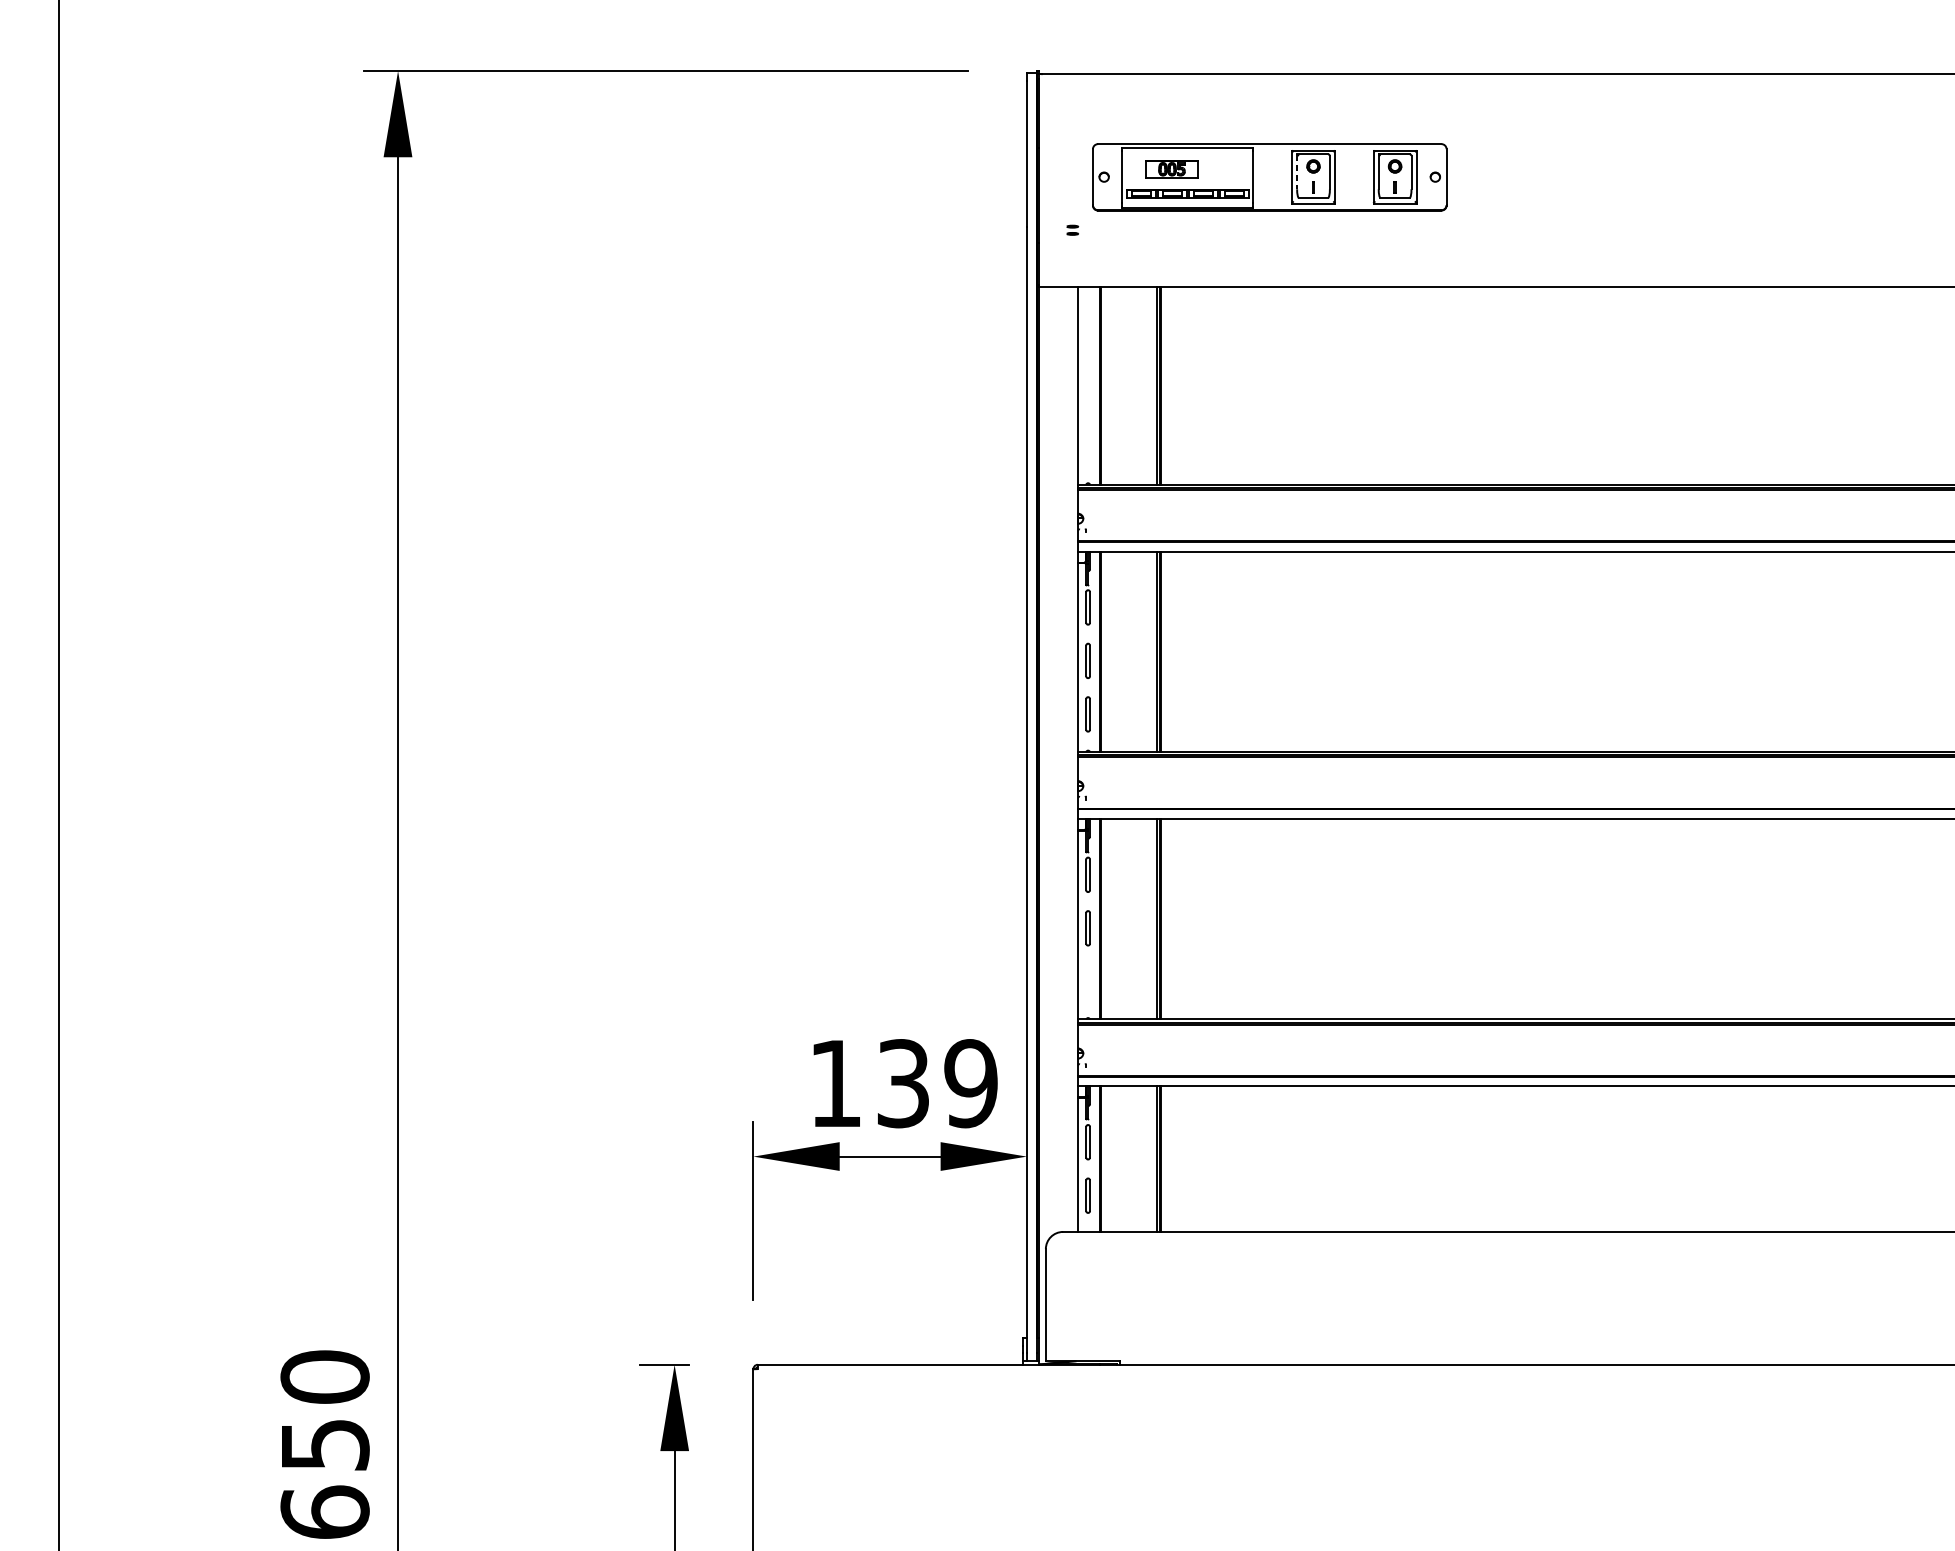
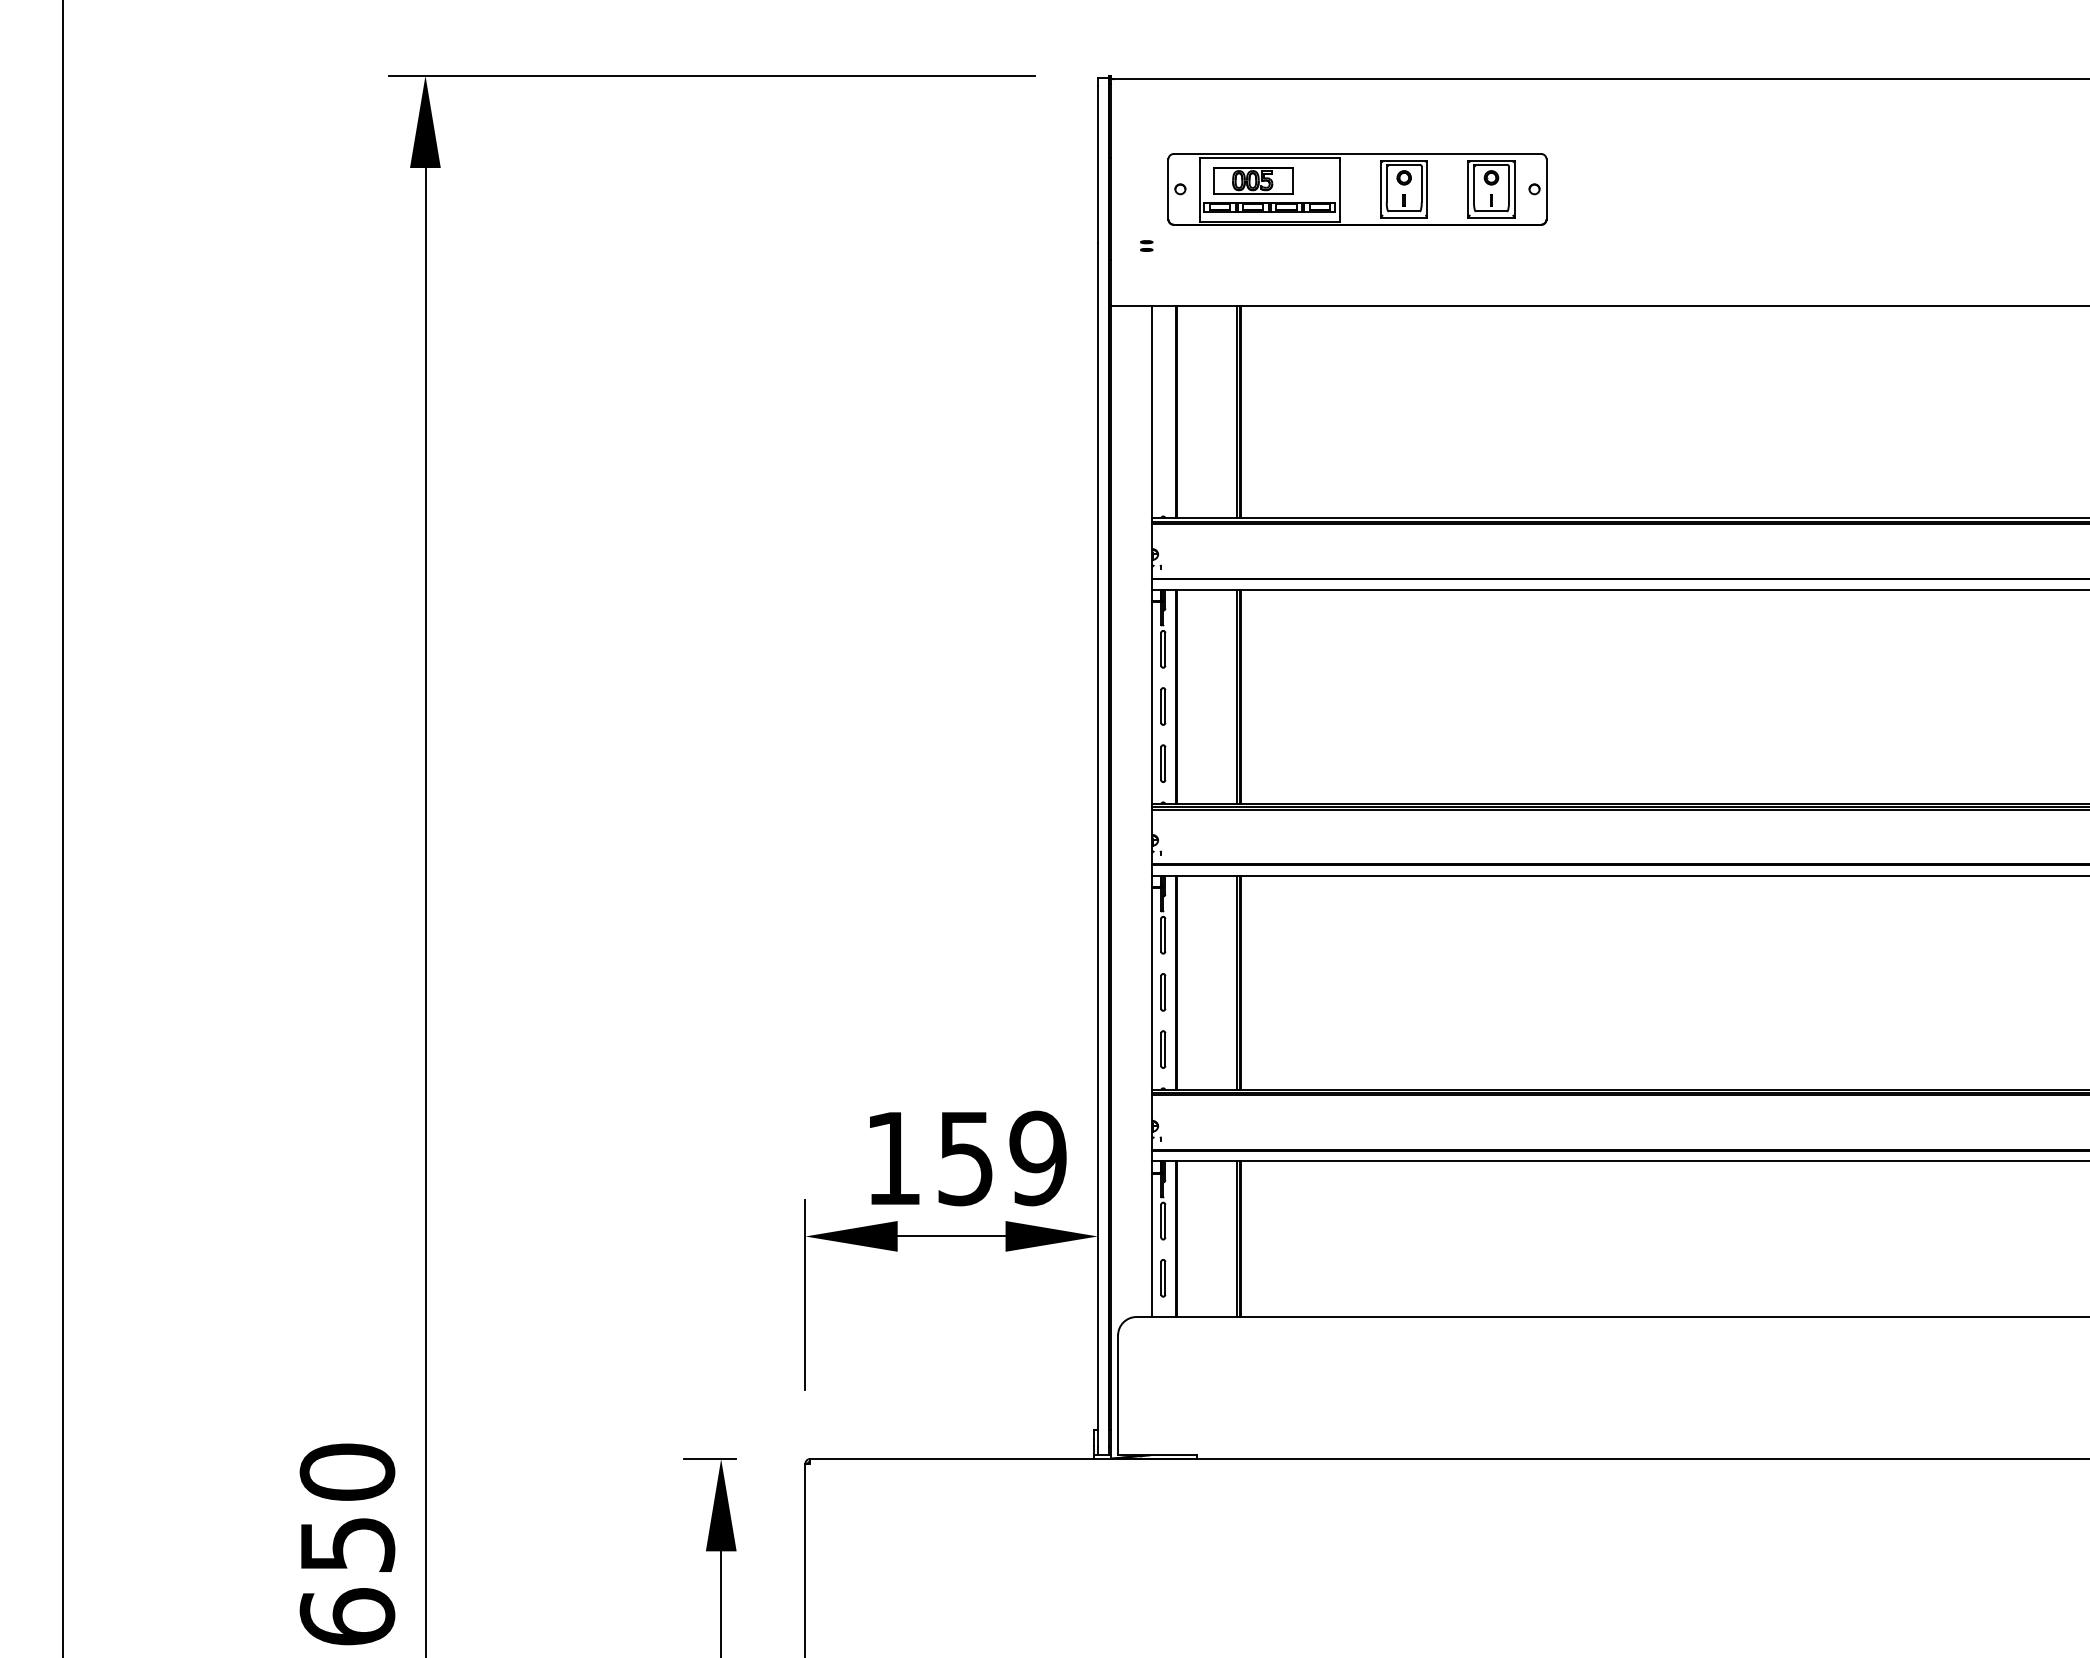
part: (1172, 168) -> (1253, 180), size x1.43
line: (1296, 171) -> (1386, 183), dashed -> solid
part: (1088, 981) -> (1163, 1049), added
text: (903, 1083) -> (965, 1158), 139 -> 159

